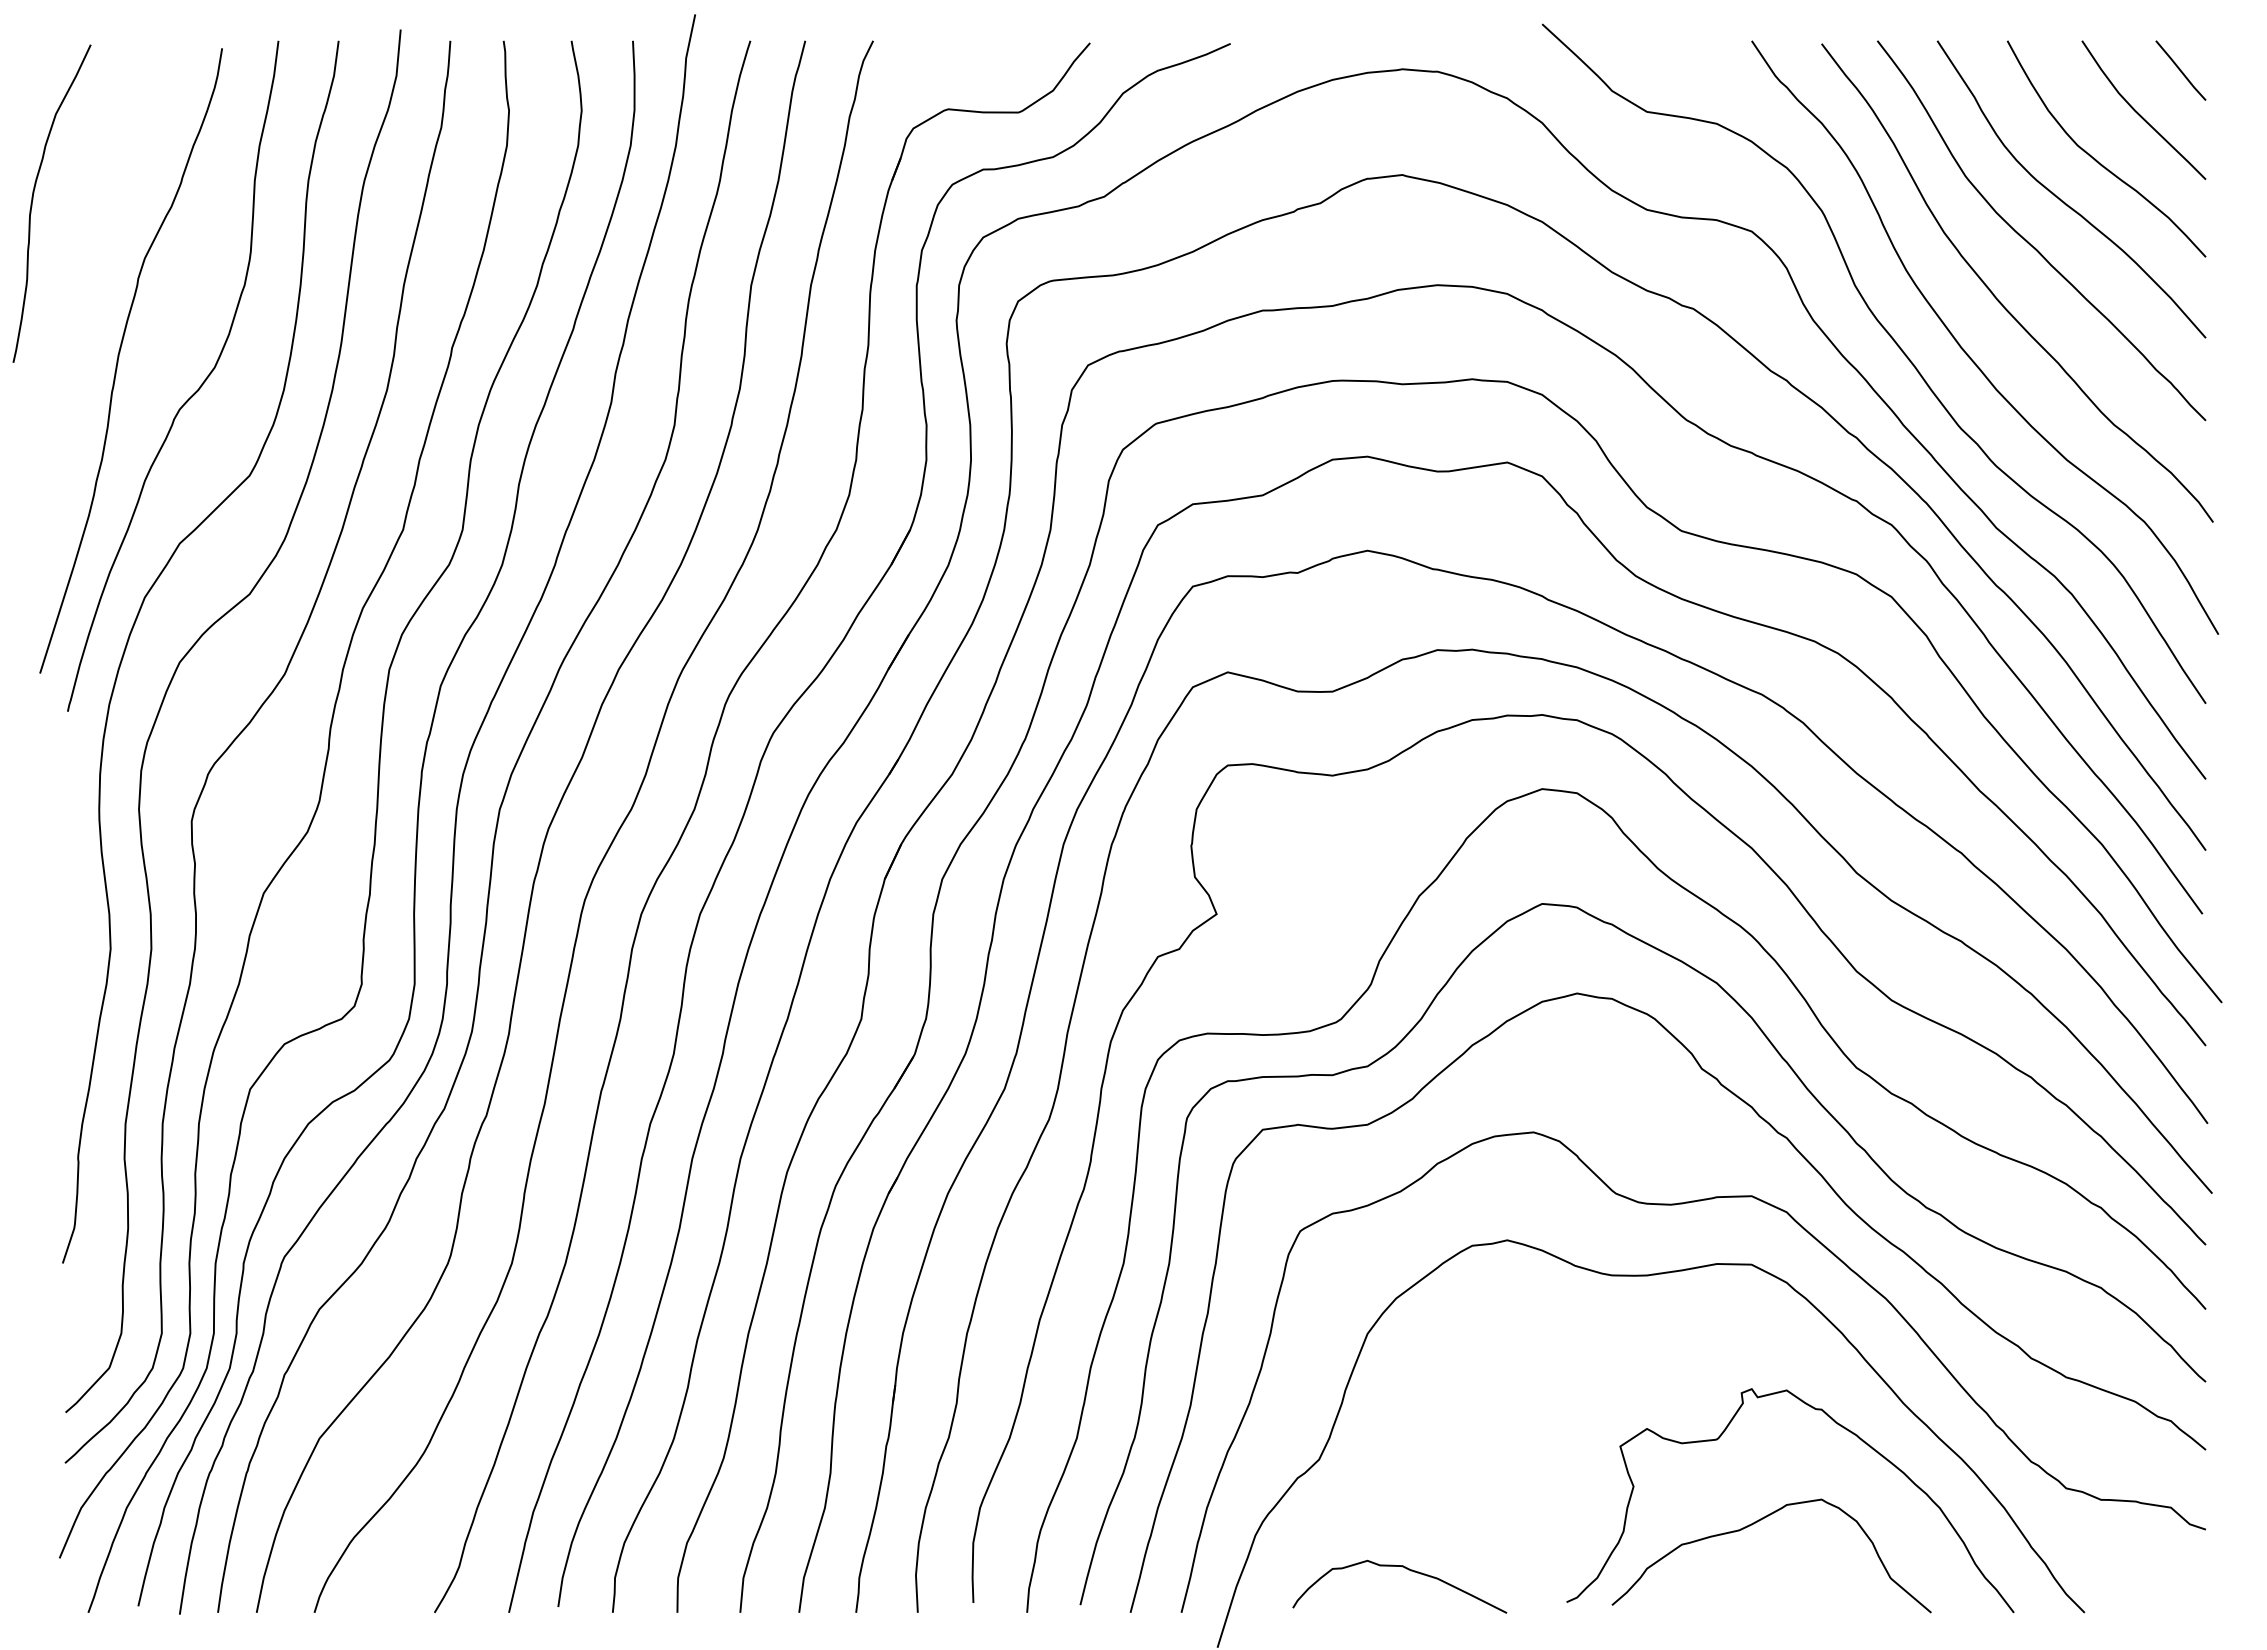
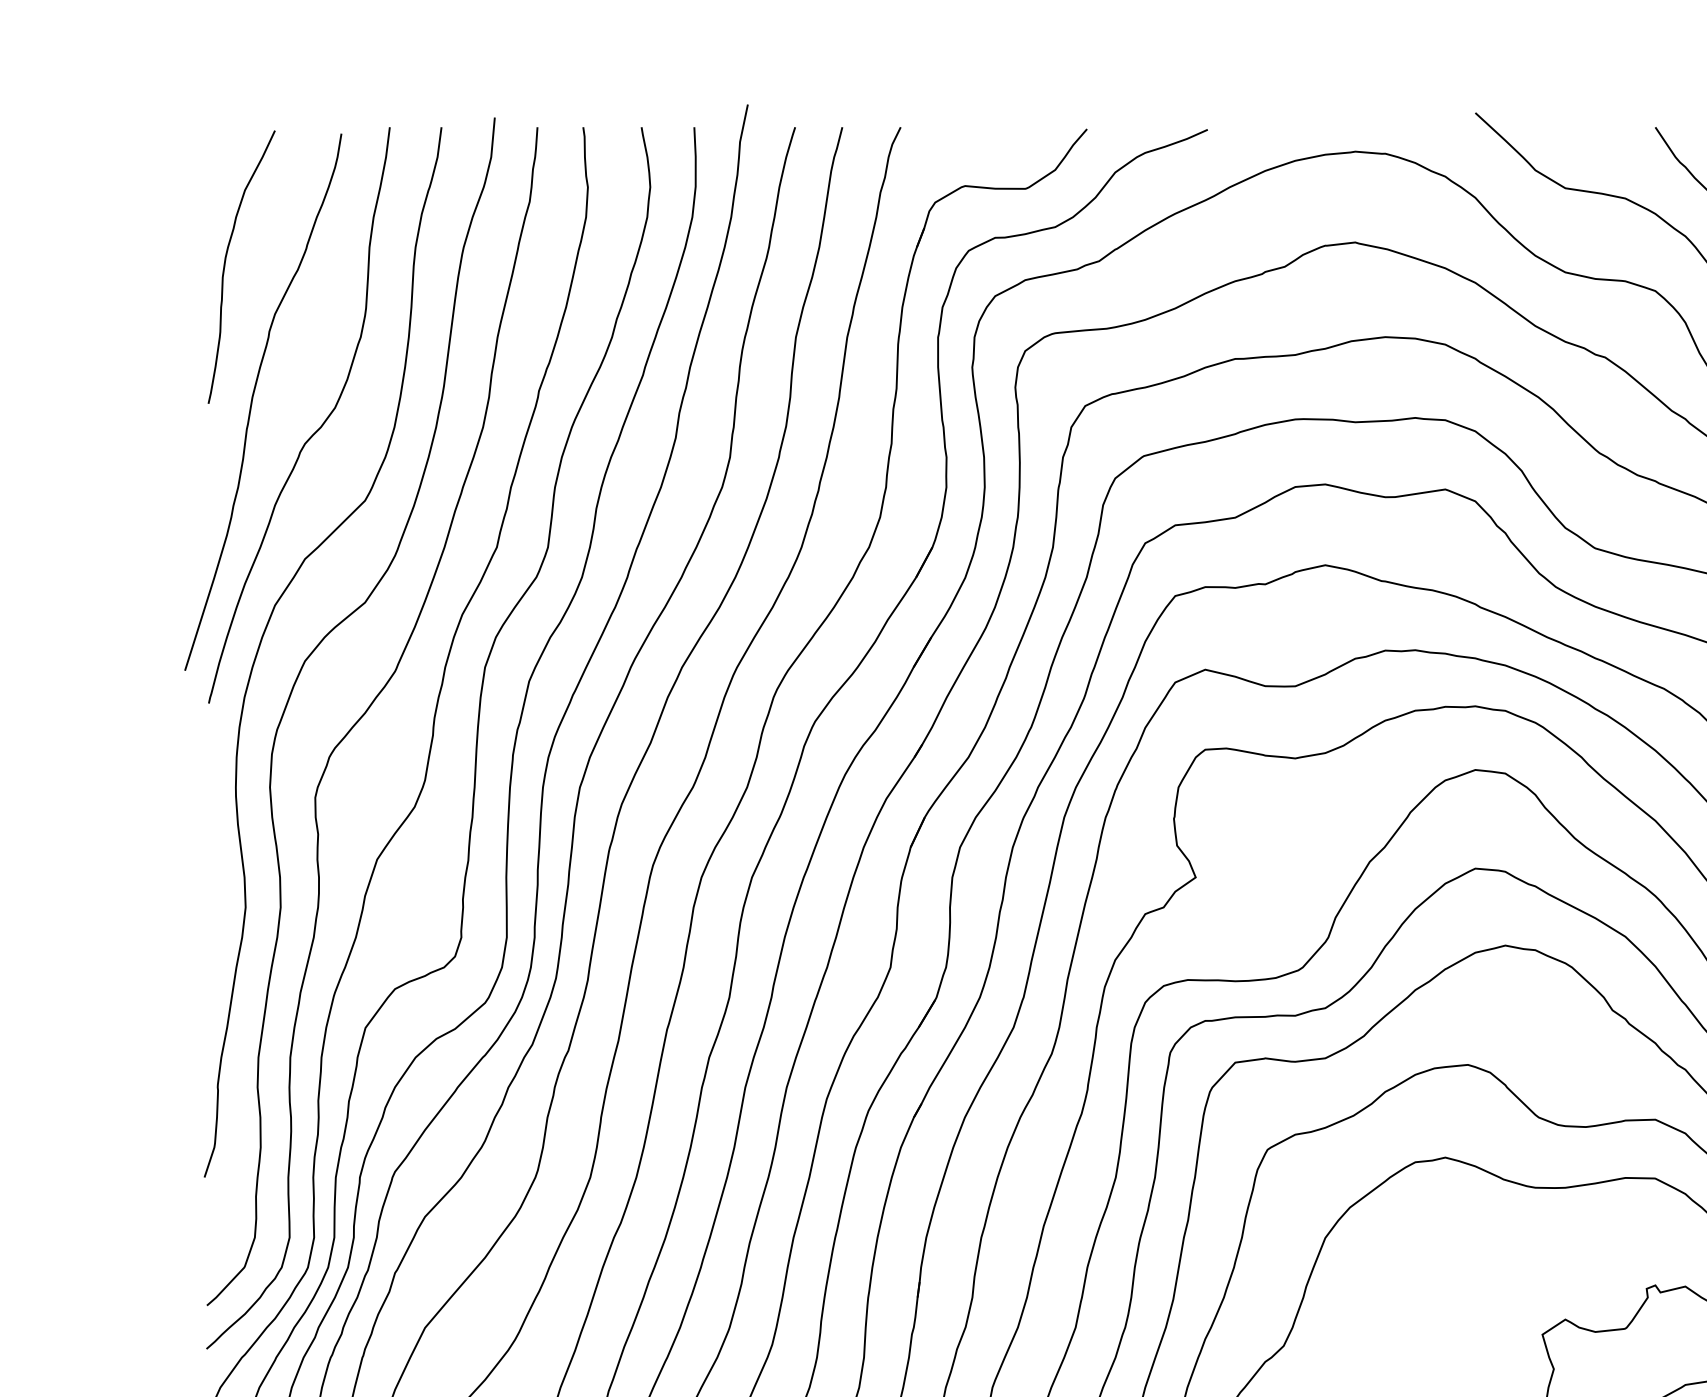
curve: (33, 200) -> (225, 264), moved

